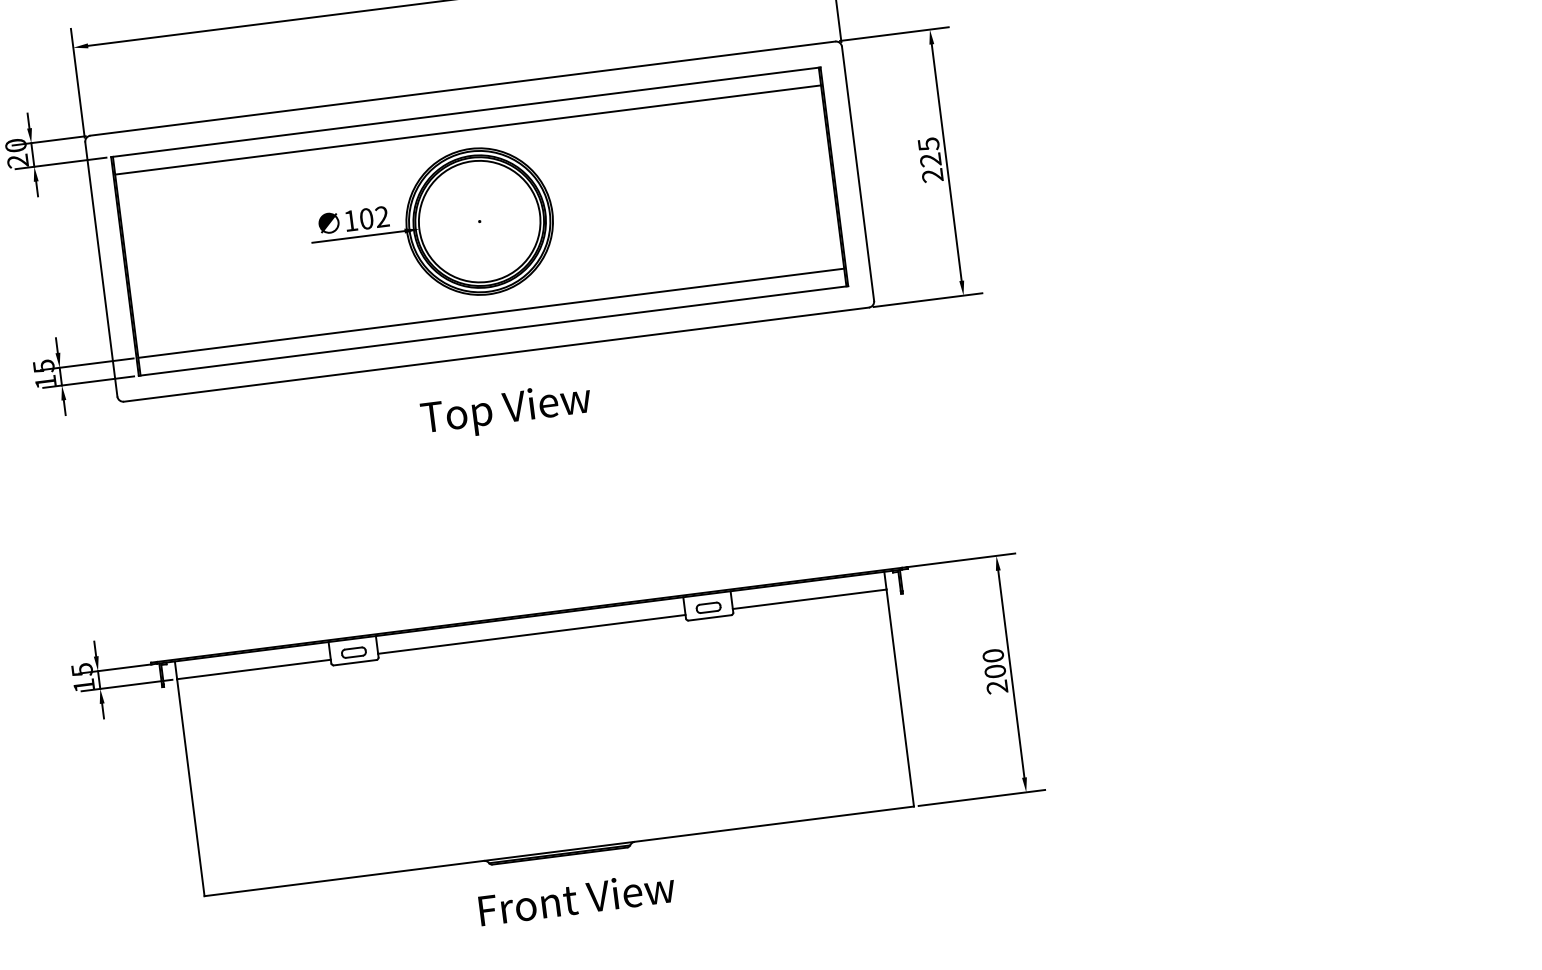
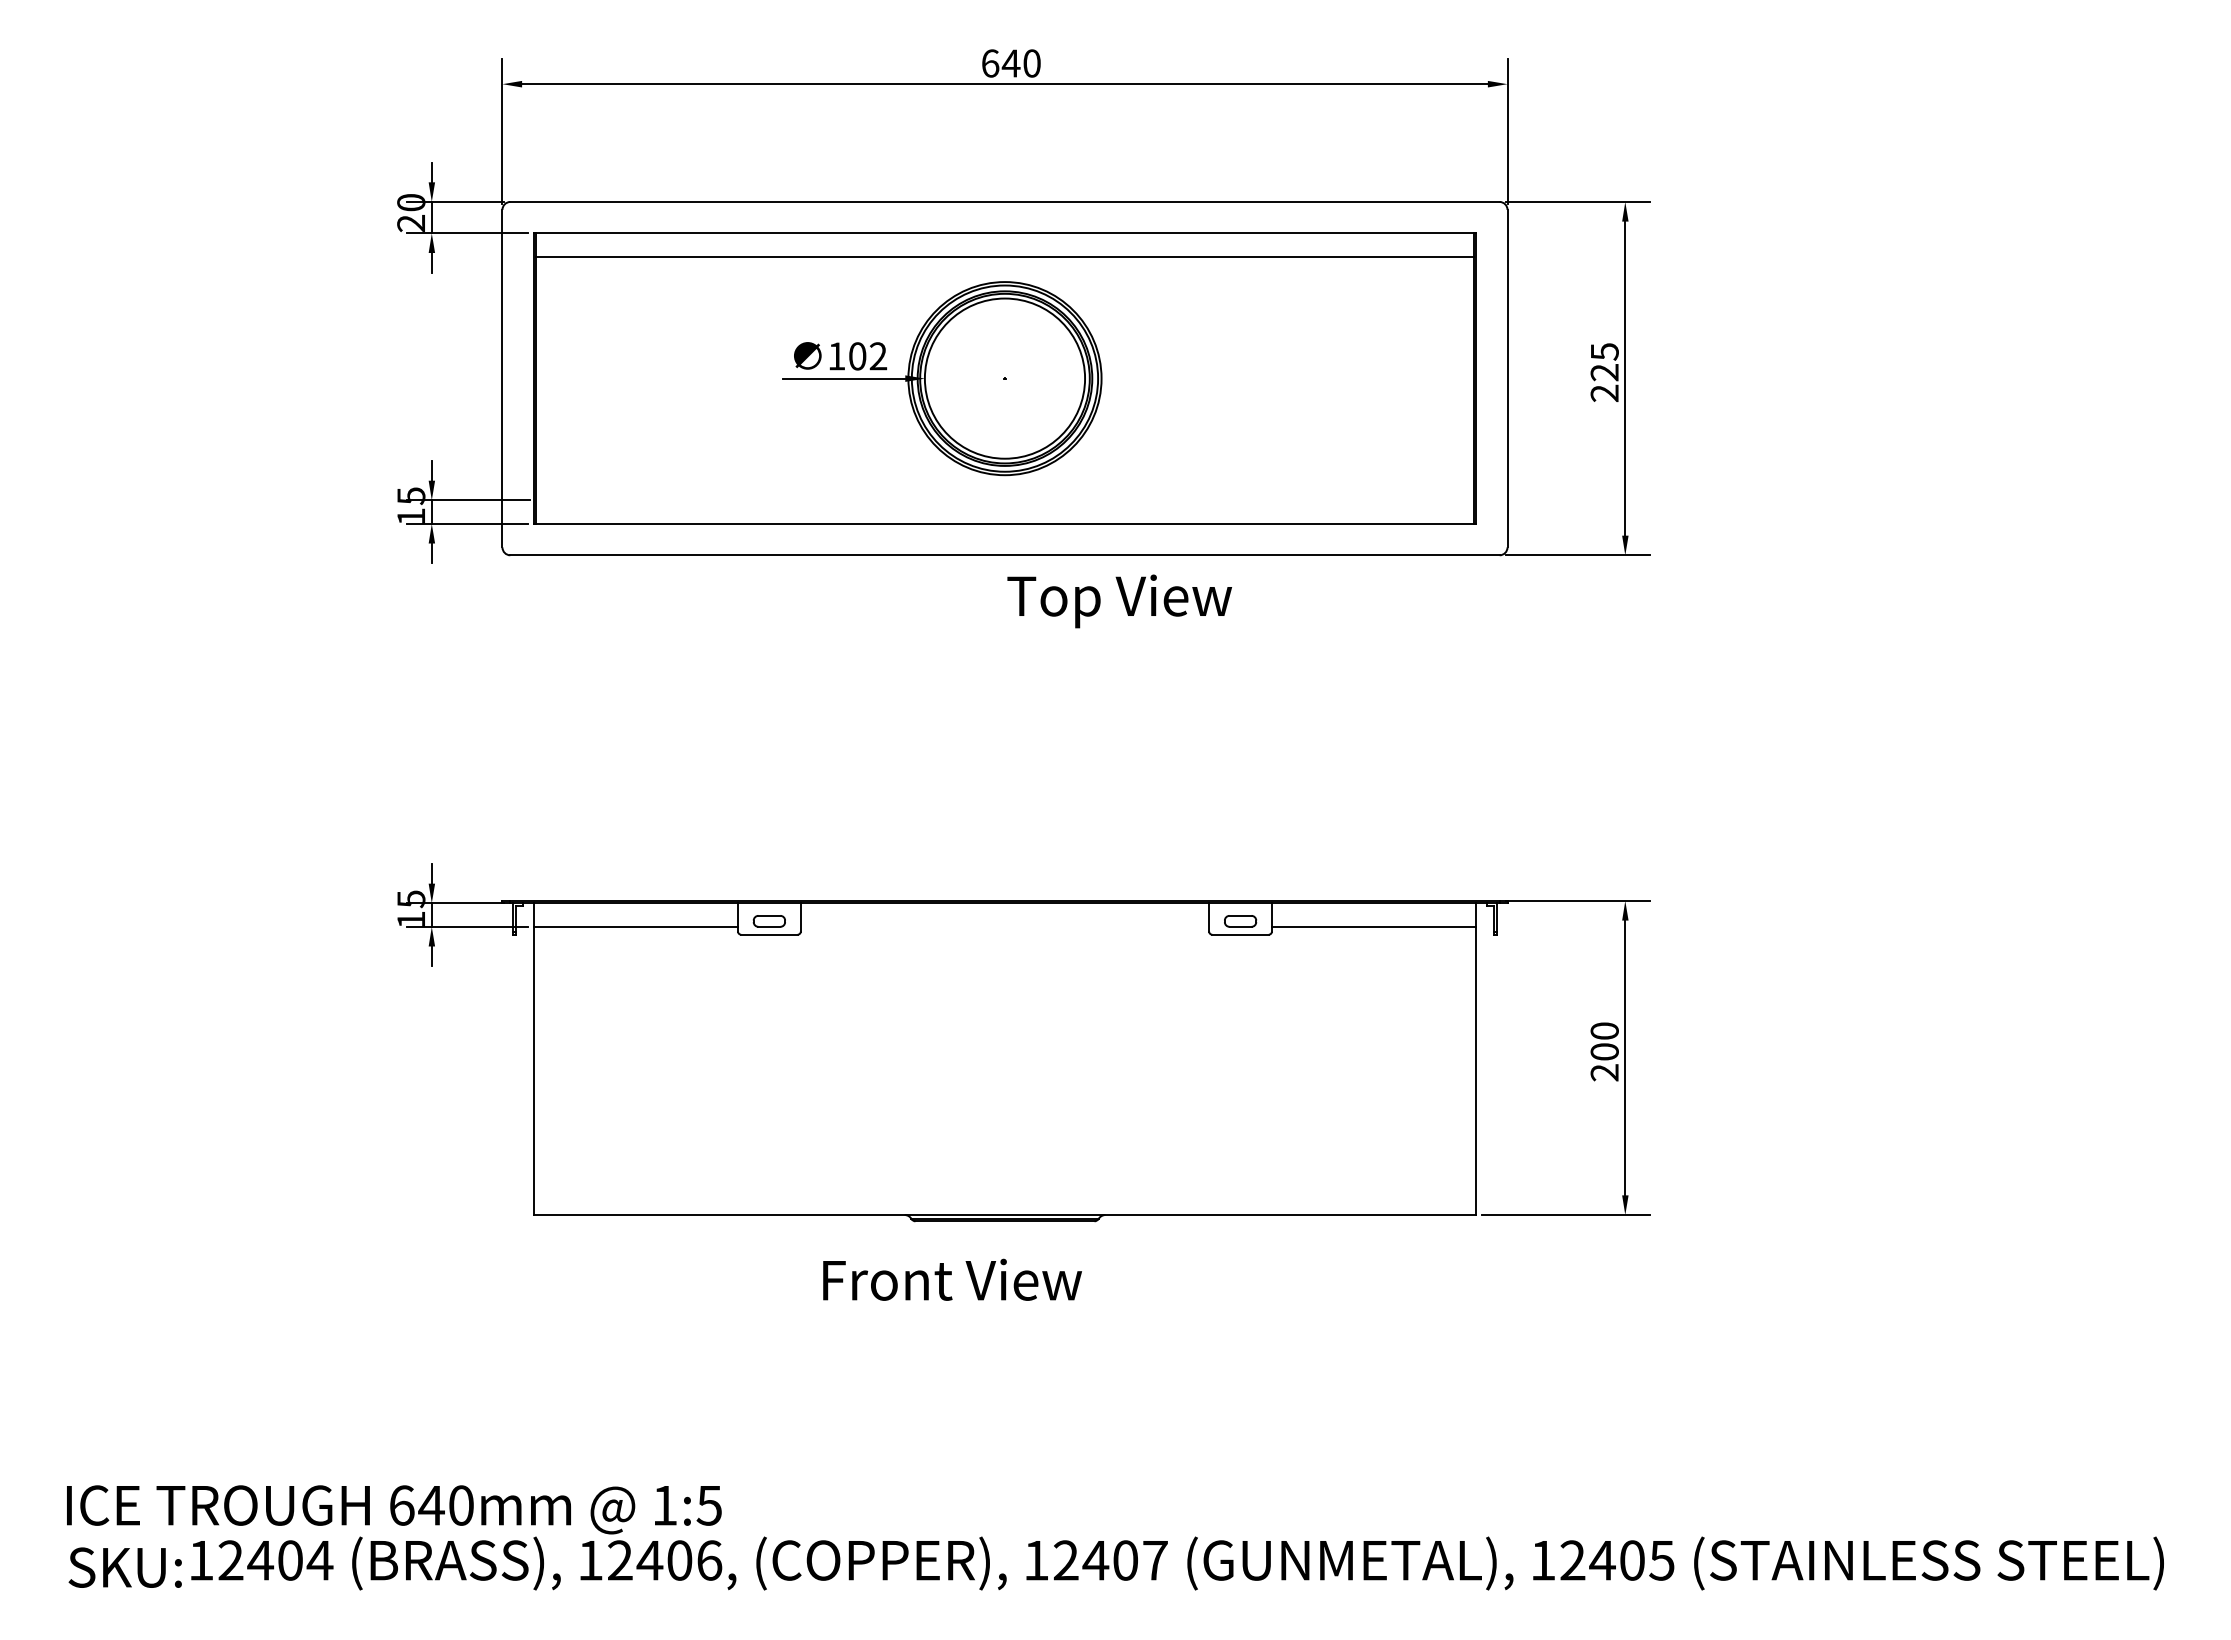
line: (490, 313) -> (1004, 500), removed
text: (506, 411) -> (1119, 601), moved
line: (531, 634) -> (1004, 926), removed
text: (577, 898) -> (952, 1279), moved

